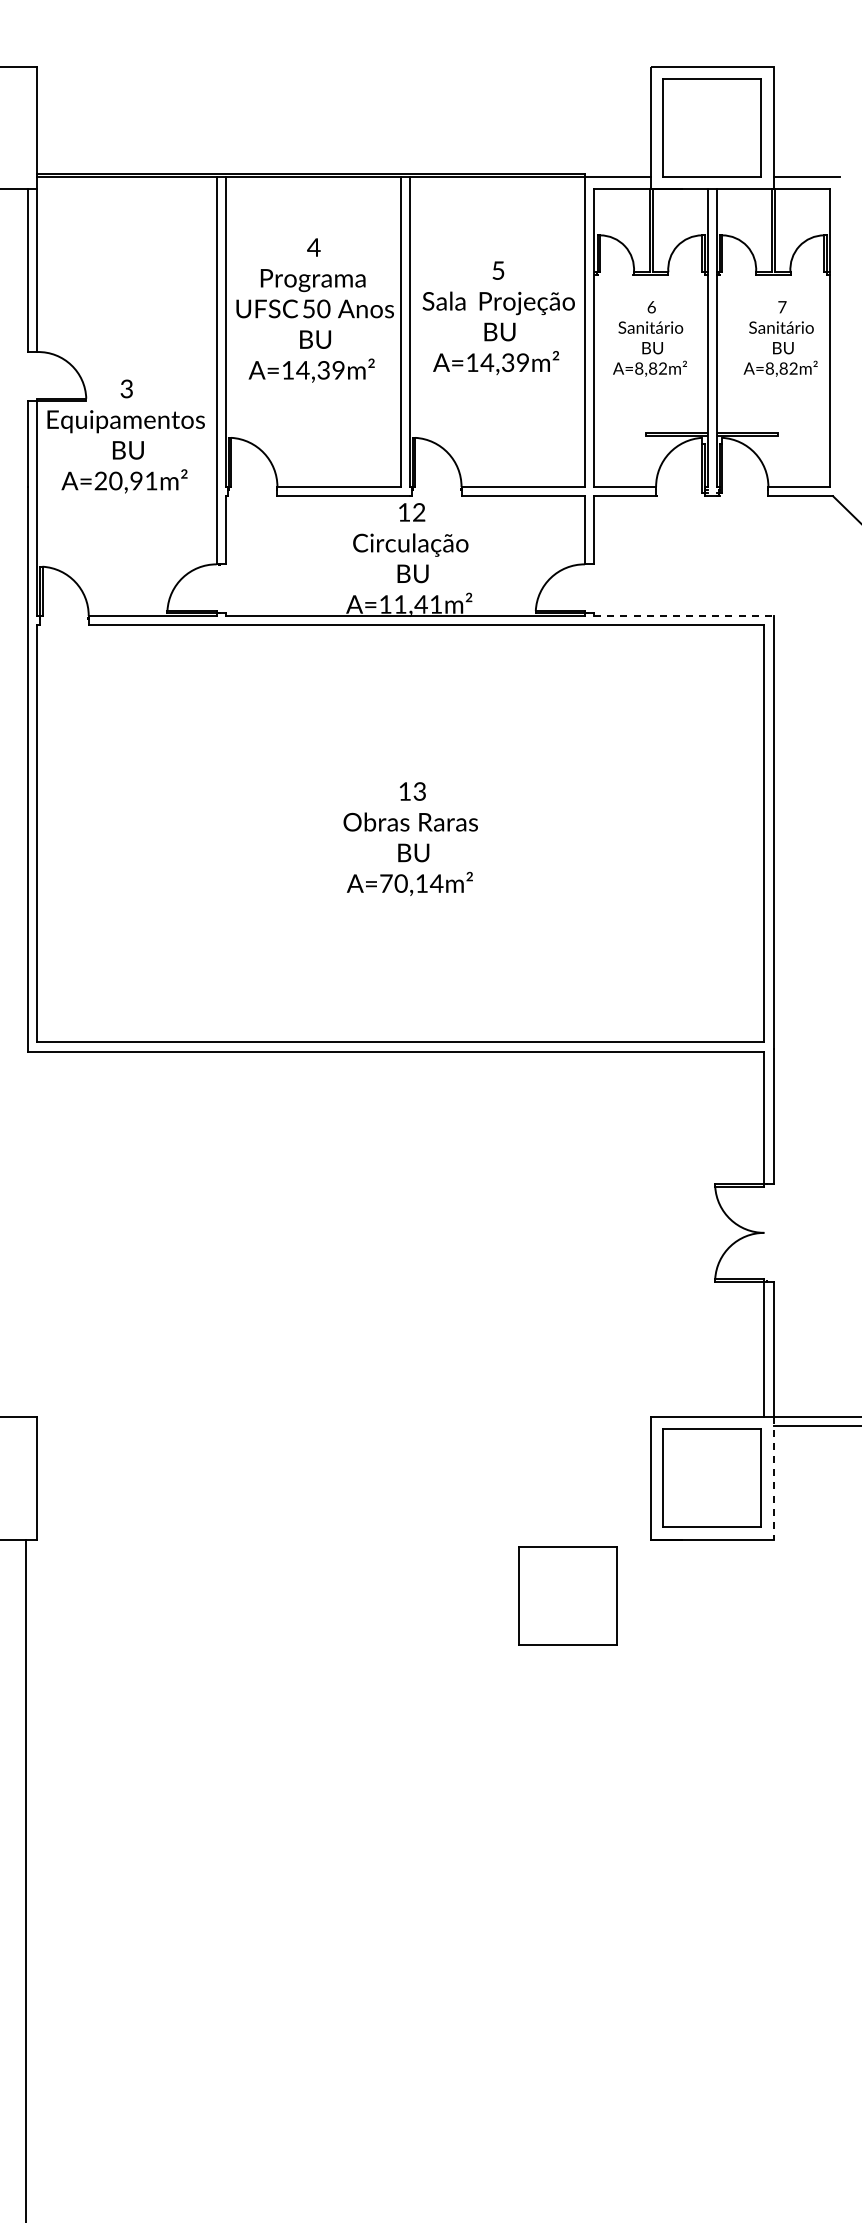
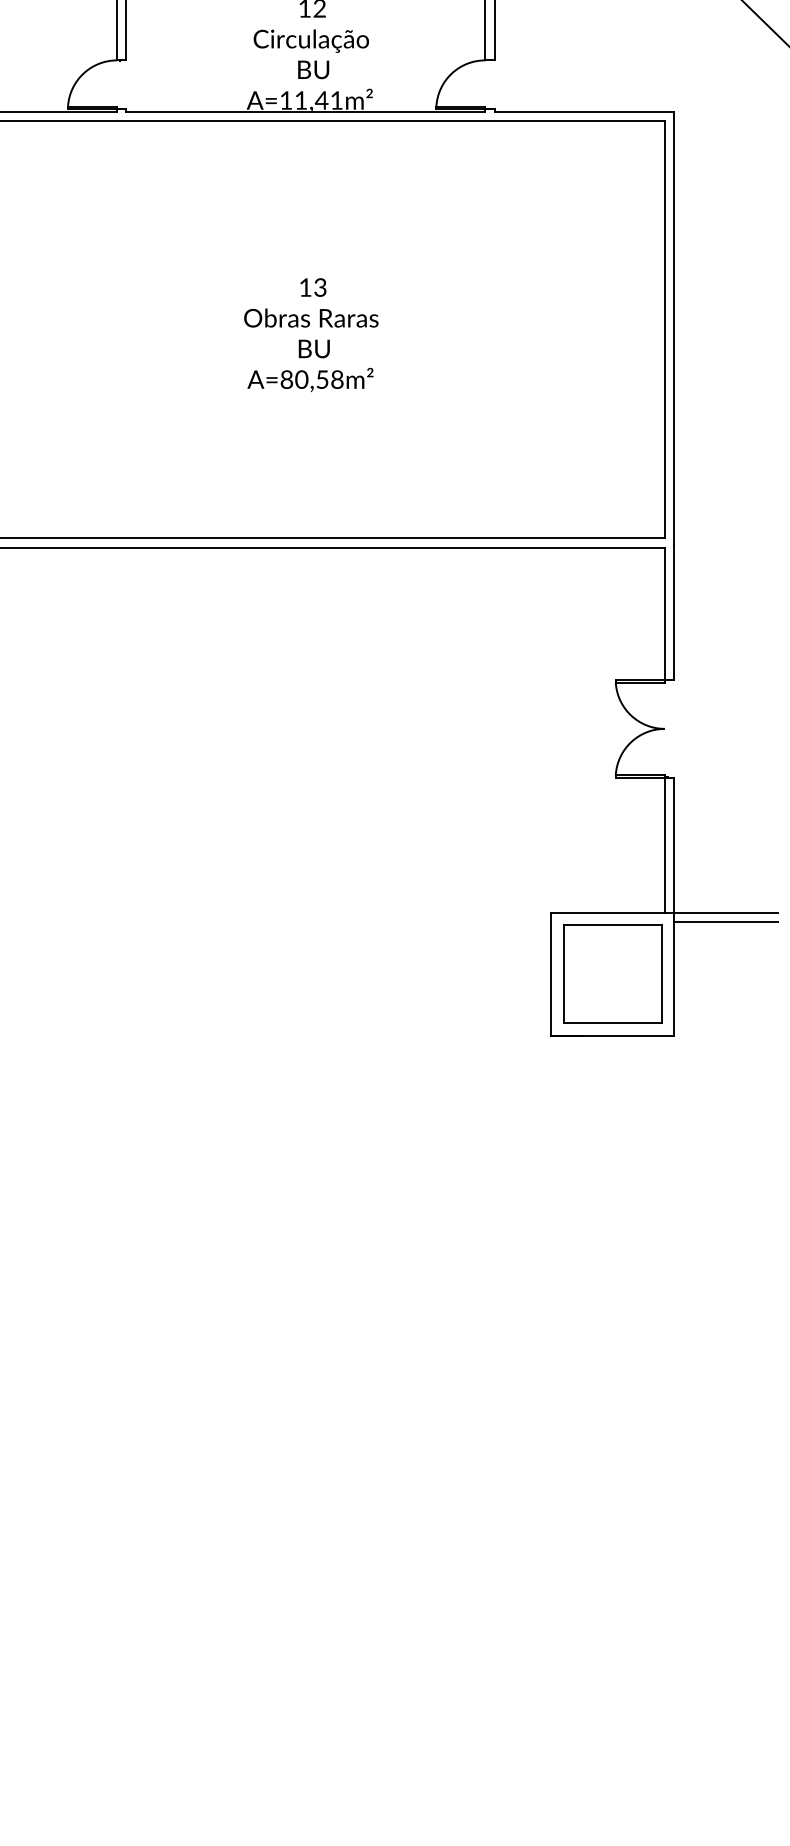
line: (683, 615) -> (584, 111), dashed -> solid
text: (411, 883) -> (312, 379), A=70,14m² -> A=80,58m²
line: (773, 1478) -> (674, 974), dashed -> solid
part: (567, 1595) -> (468, 1091), removed

